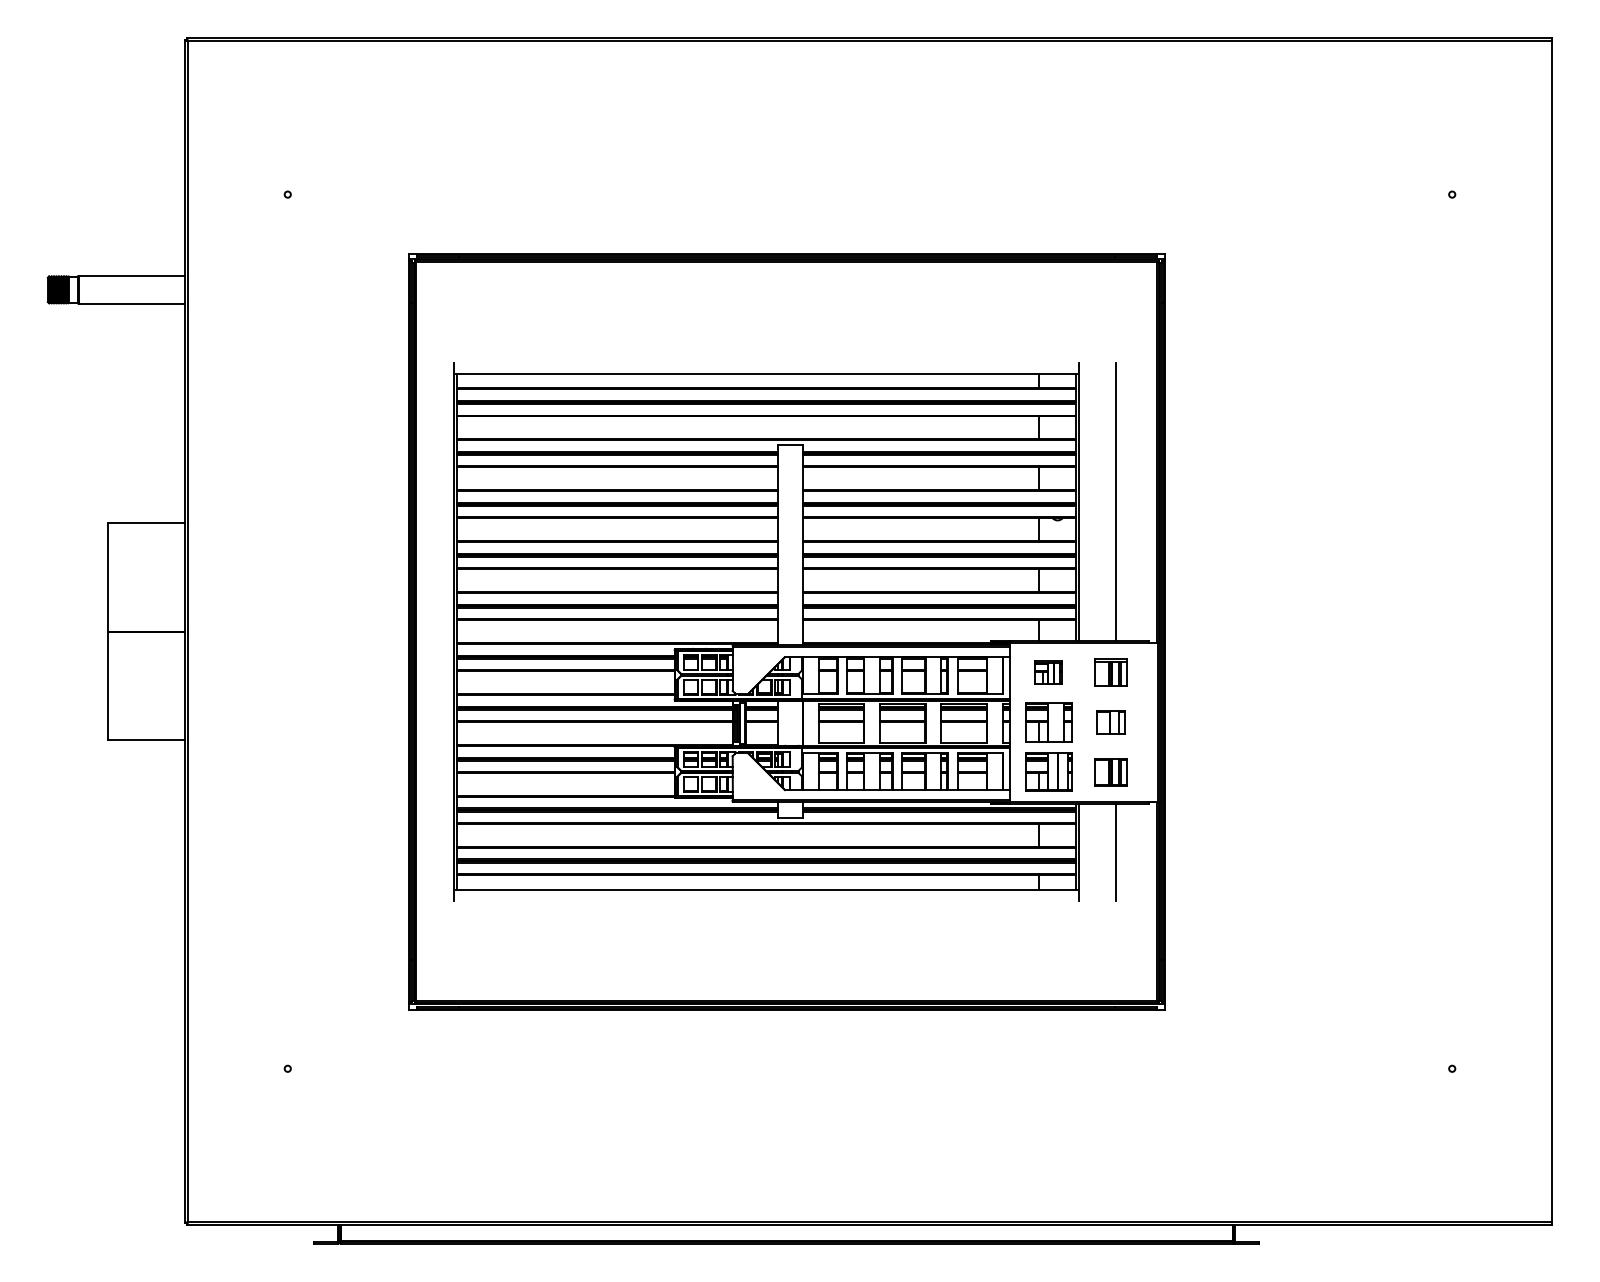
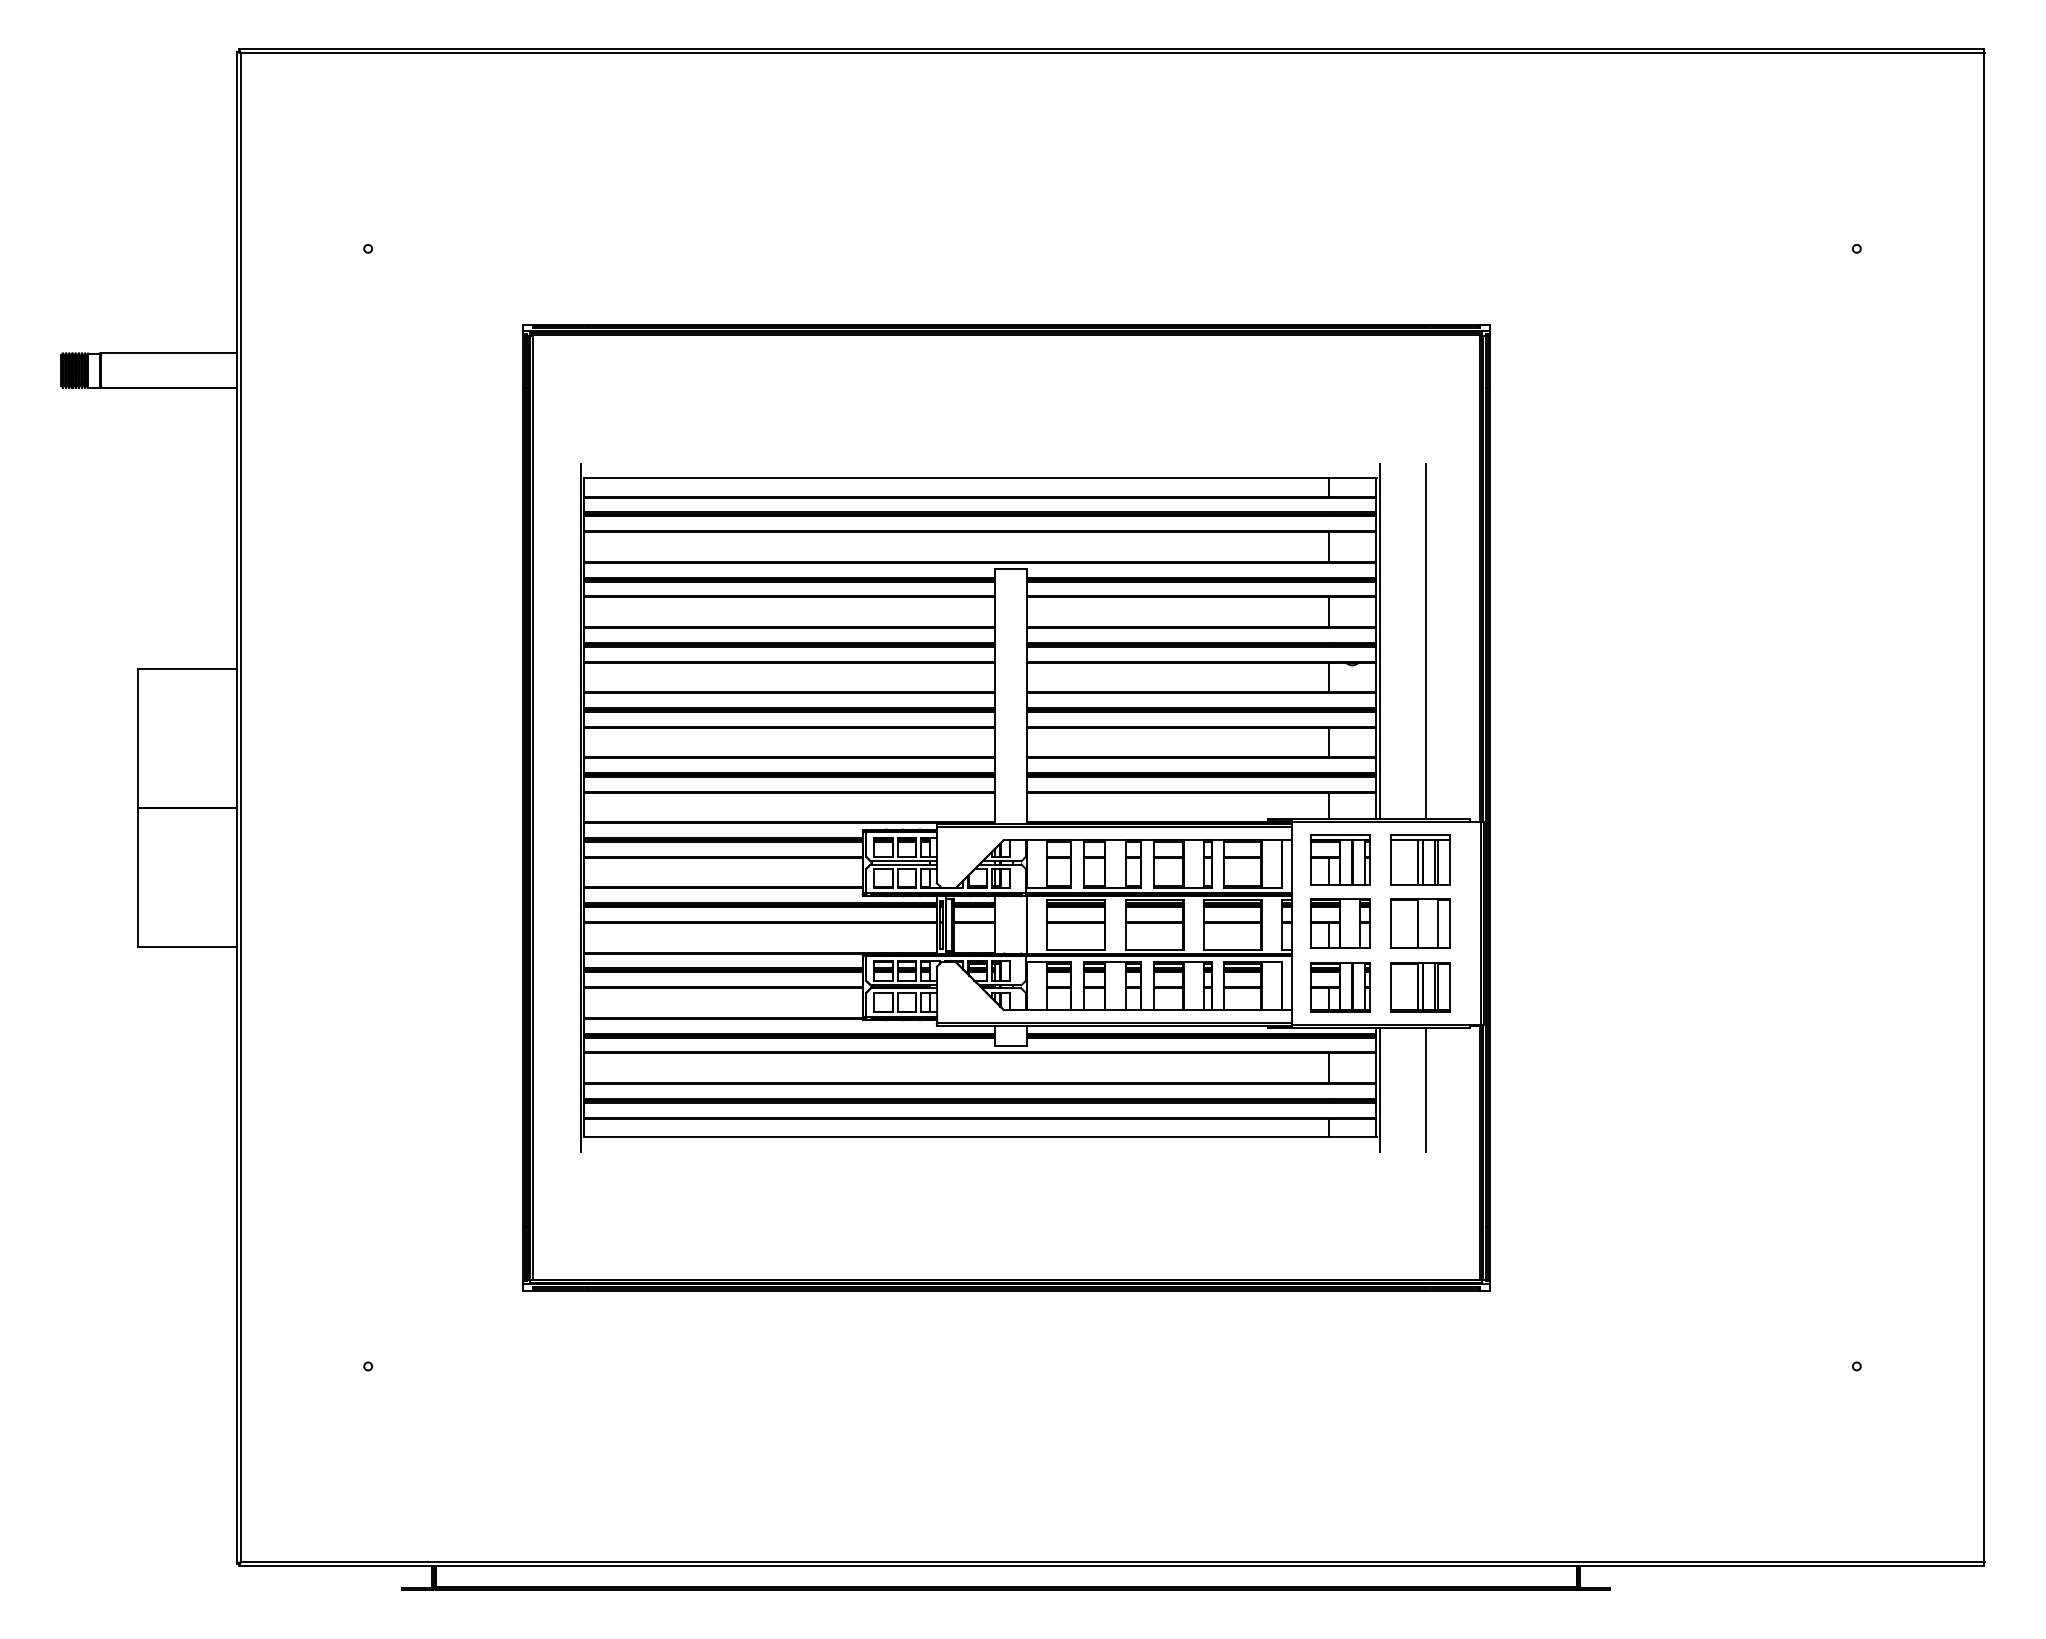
part: (1048, 672) -> (1340, 859), size x1.67
part: (1110, 672) -> (1420, 859), size x1.43
part: (1110, 722) -> (1420, 923), size x1.67
part: (1110, 772) -> (1420, 987), size x1.43

